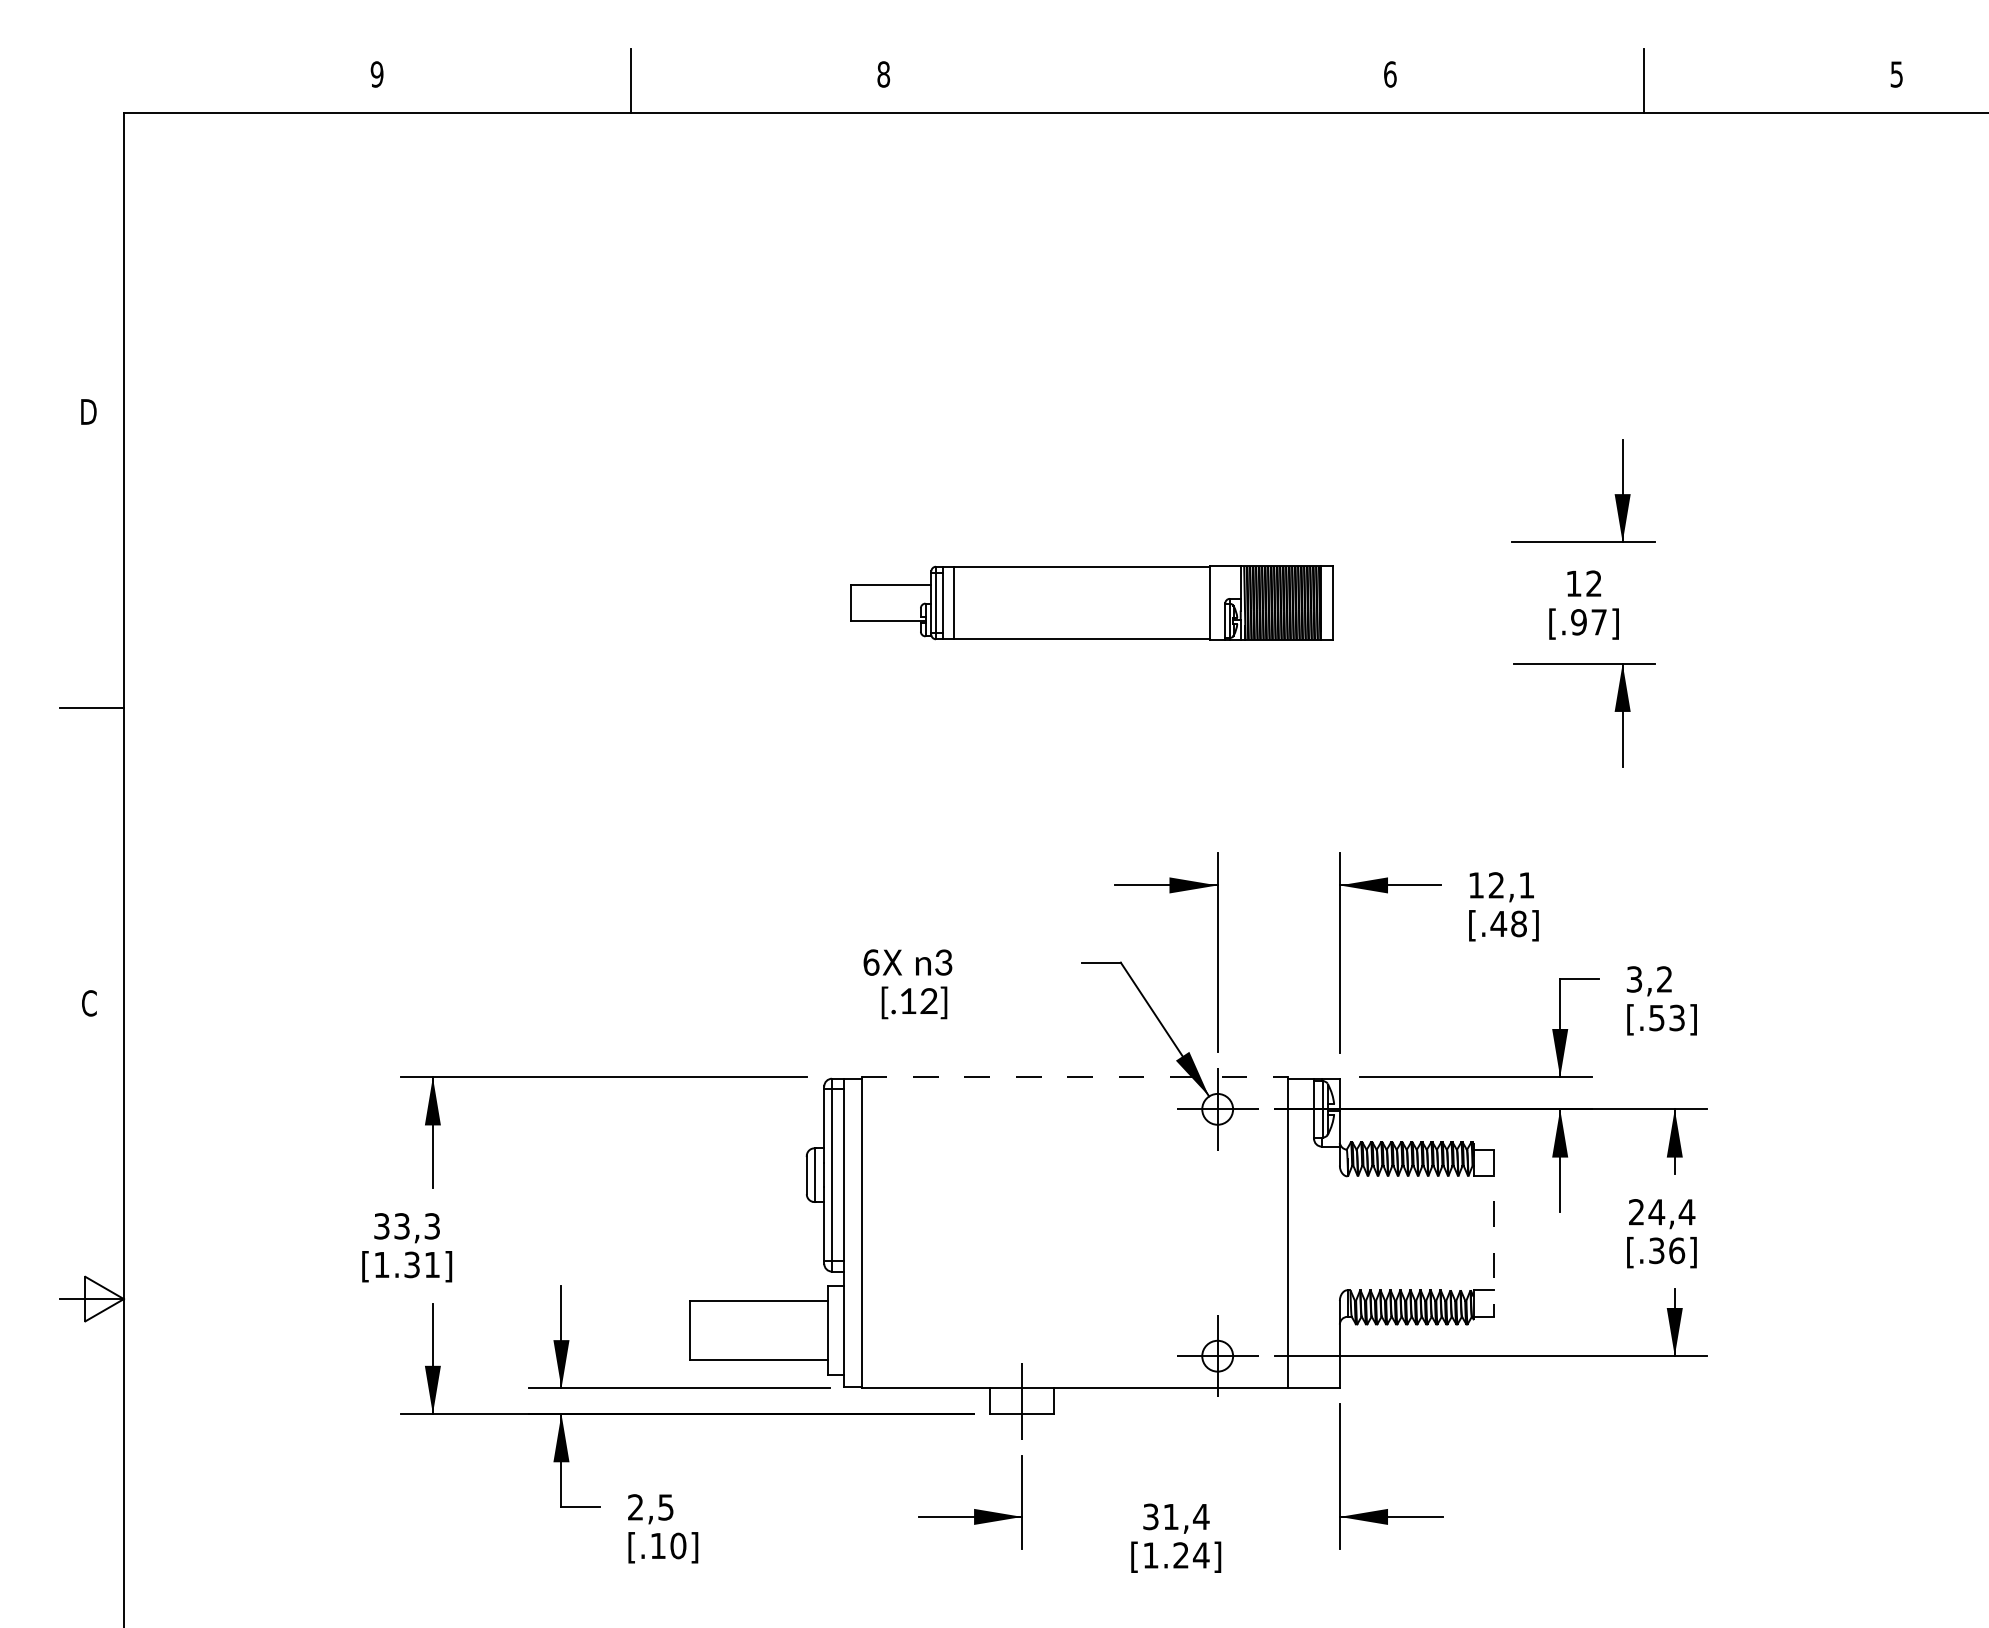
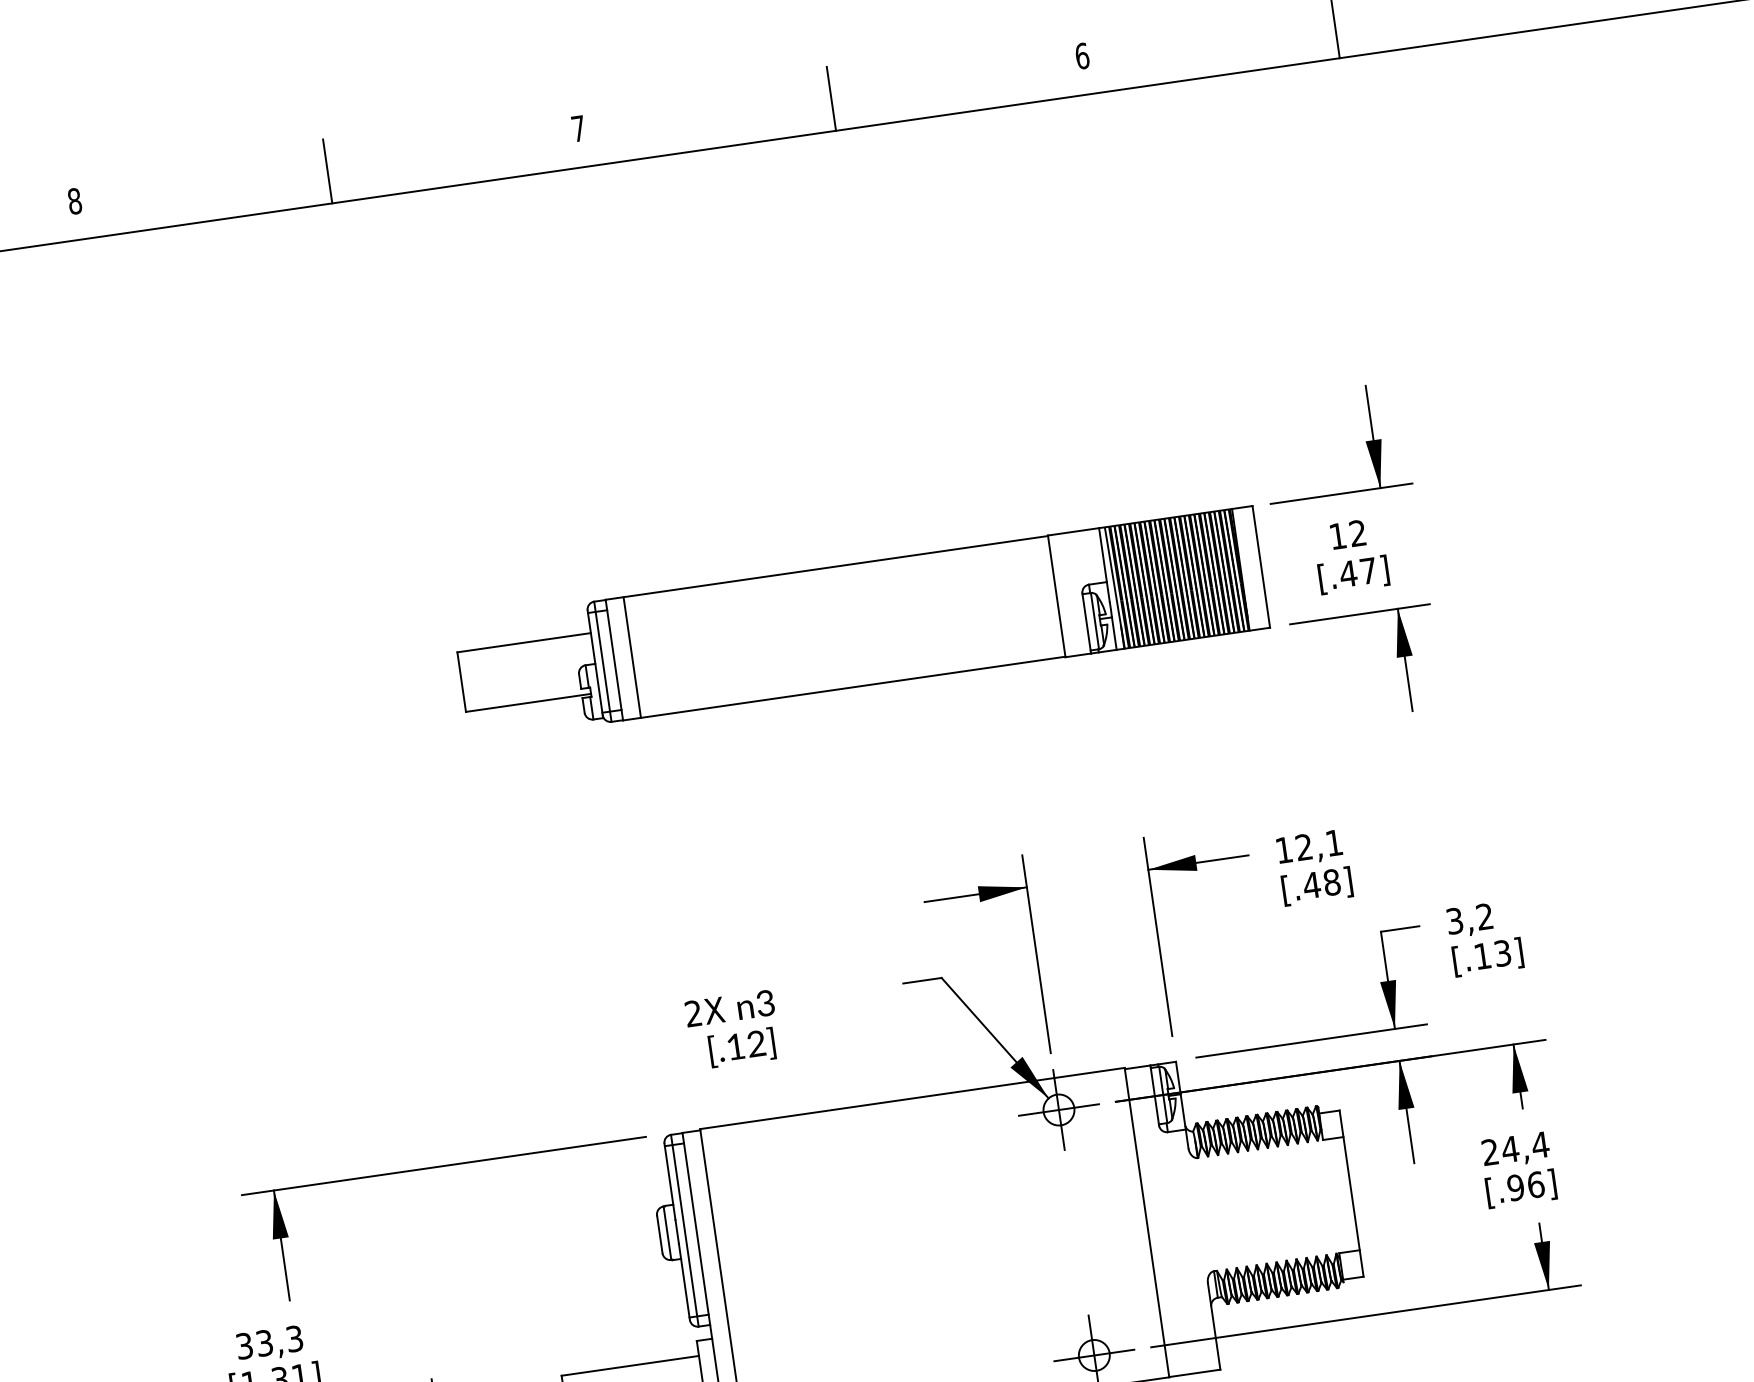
text: (376, 74) -> (74, 201), 9 -> 8
text: (883, 74) -> (578, 128), 8 -> 7
line: (1137, 80) -> (831, 98), added
part: (1091, 602) -> (860, 624), size x1.67
text: (1578, 622) -> (1348, 574), [.97] -> [.47]
text: (871, 962) -> (693, 1013), 6X -> 2X
text: (1656, 1018) -> (1482, 956), [.53] -> [.13]
line: (1075, 1077) -> (913, 1098), dashed -> solid
line: (1494, 1233) -> (1352, 1193), dashed -> solid
text: (1656, 1250) -> (1515, 1187), [.36] -> [.96]

